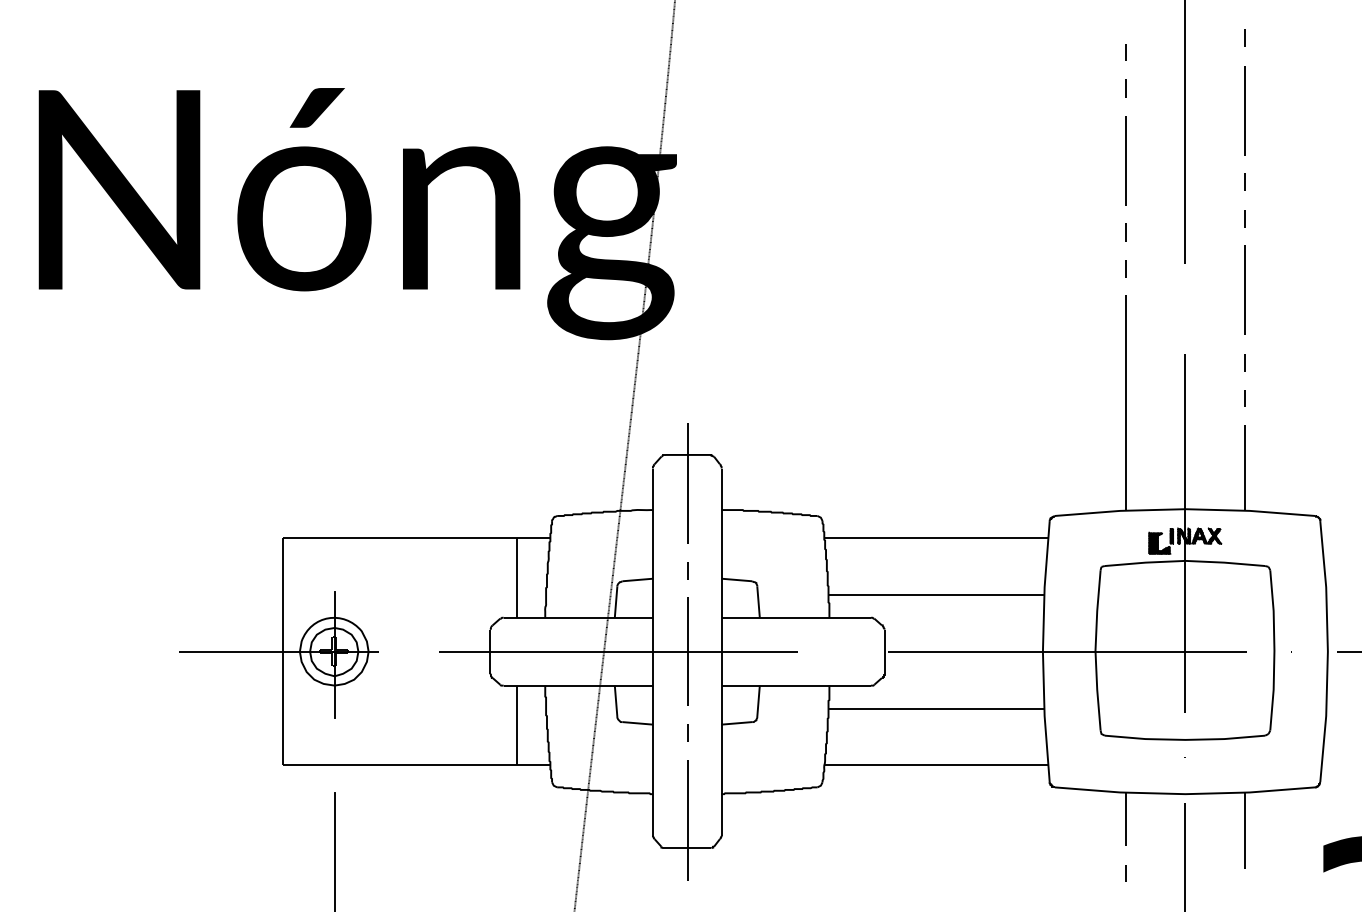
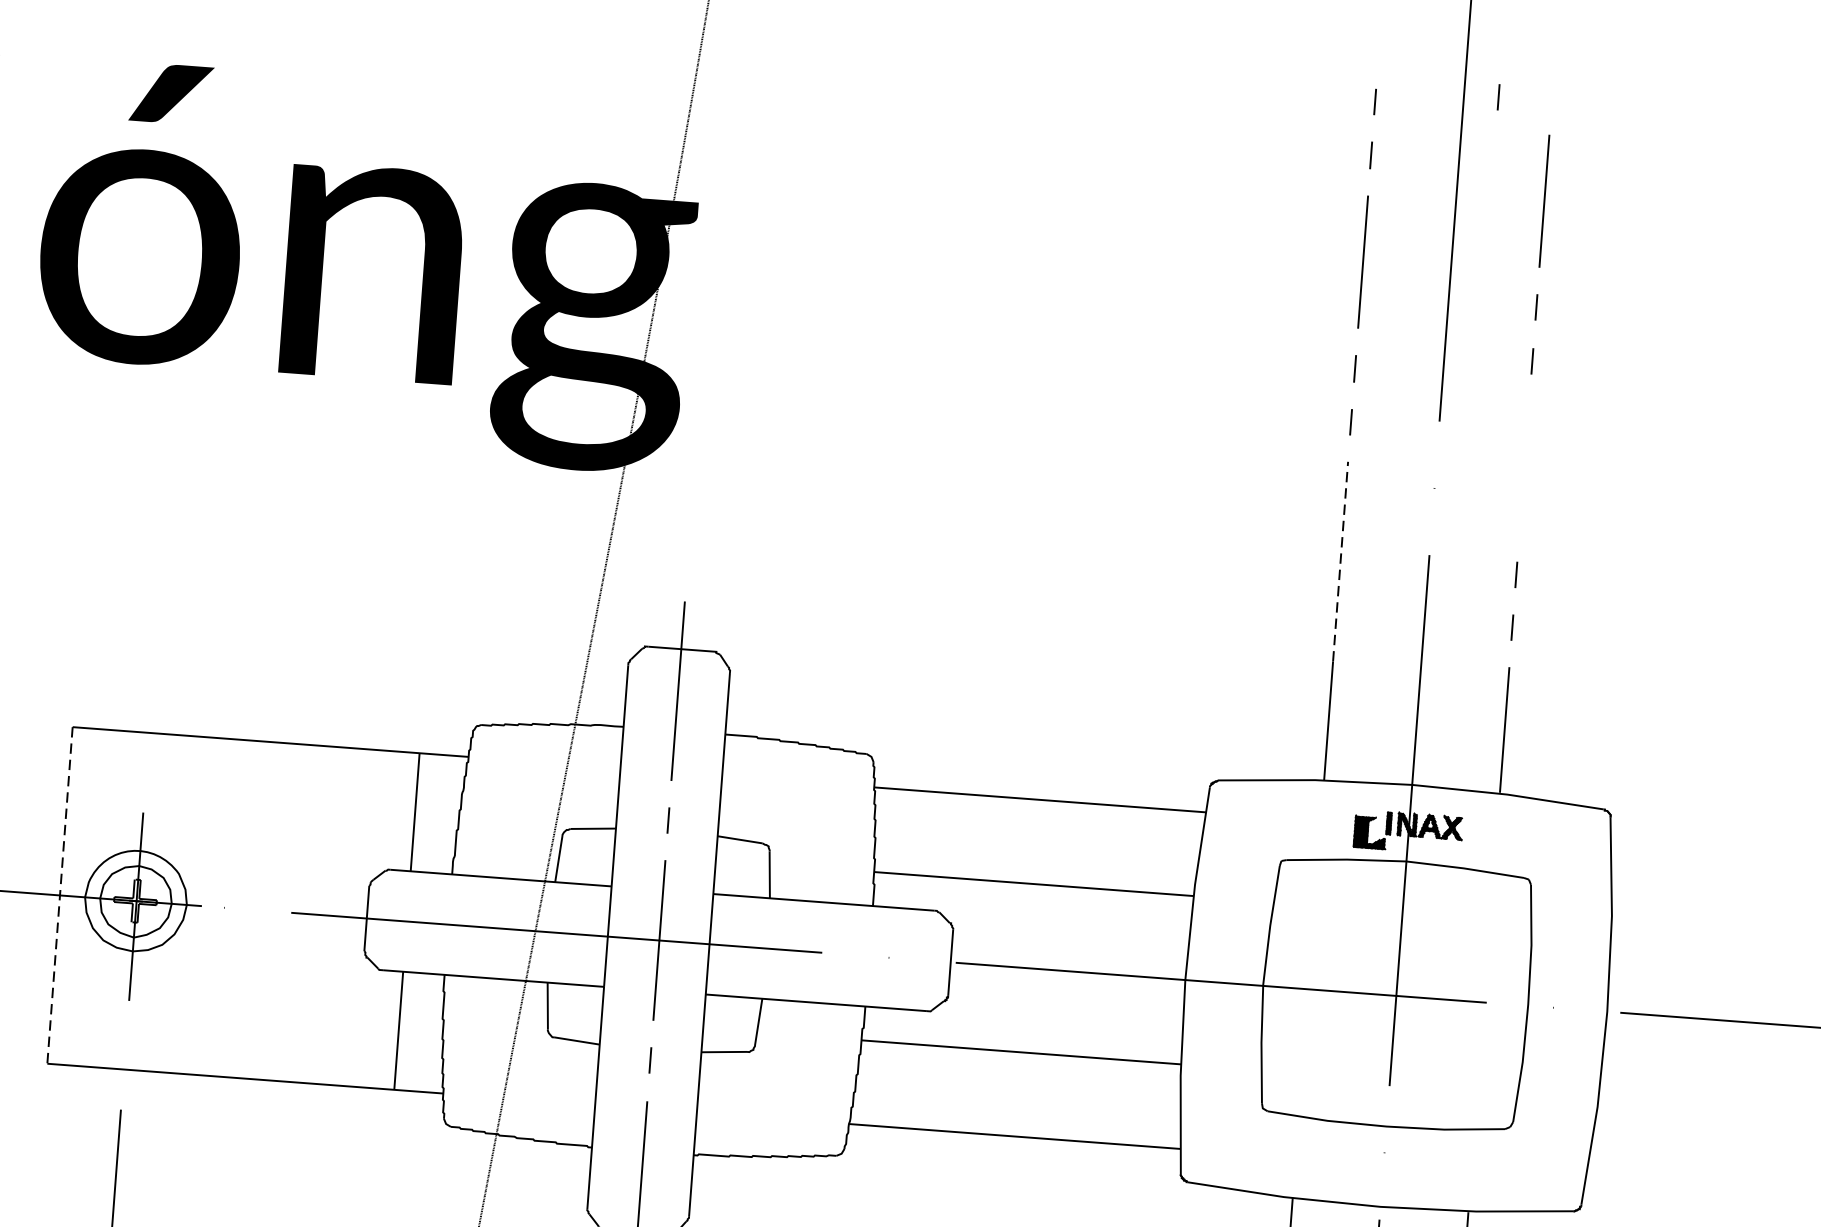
line: (1244, 37) -> (1498, 96), moved
line: (1244, 289) -> (1524, 466), removed
line: (1126, 362) -> (1341, 561), solid -> dashed
line: (282, 651) -> (59, 895), solid -> dashed

